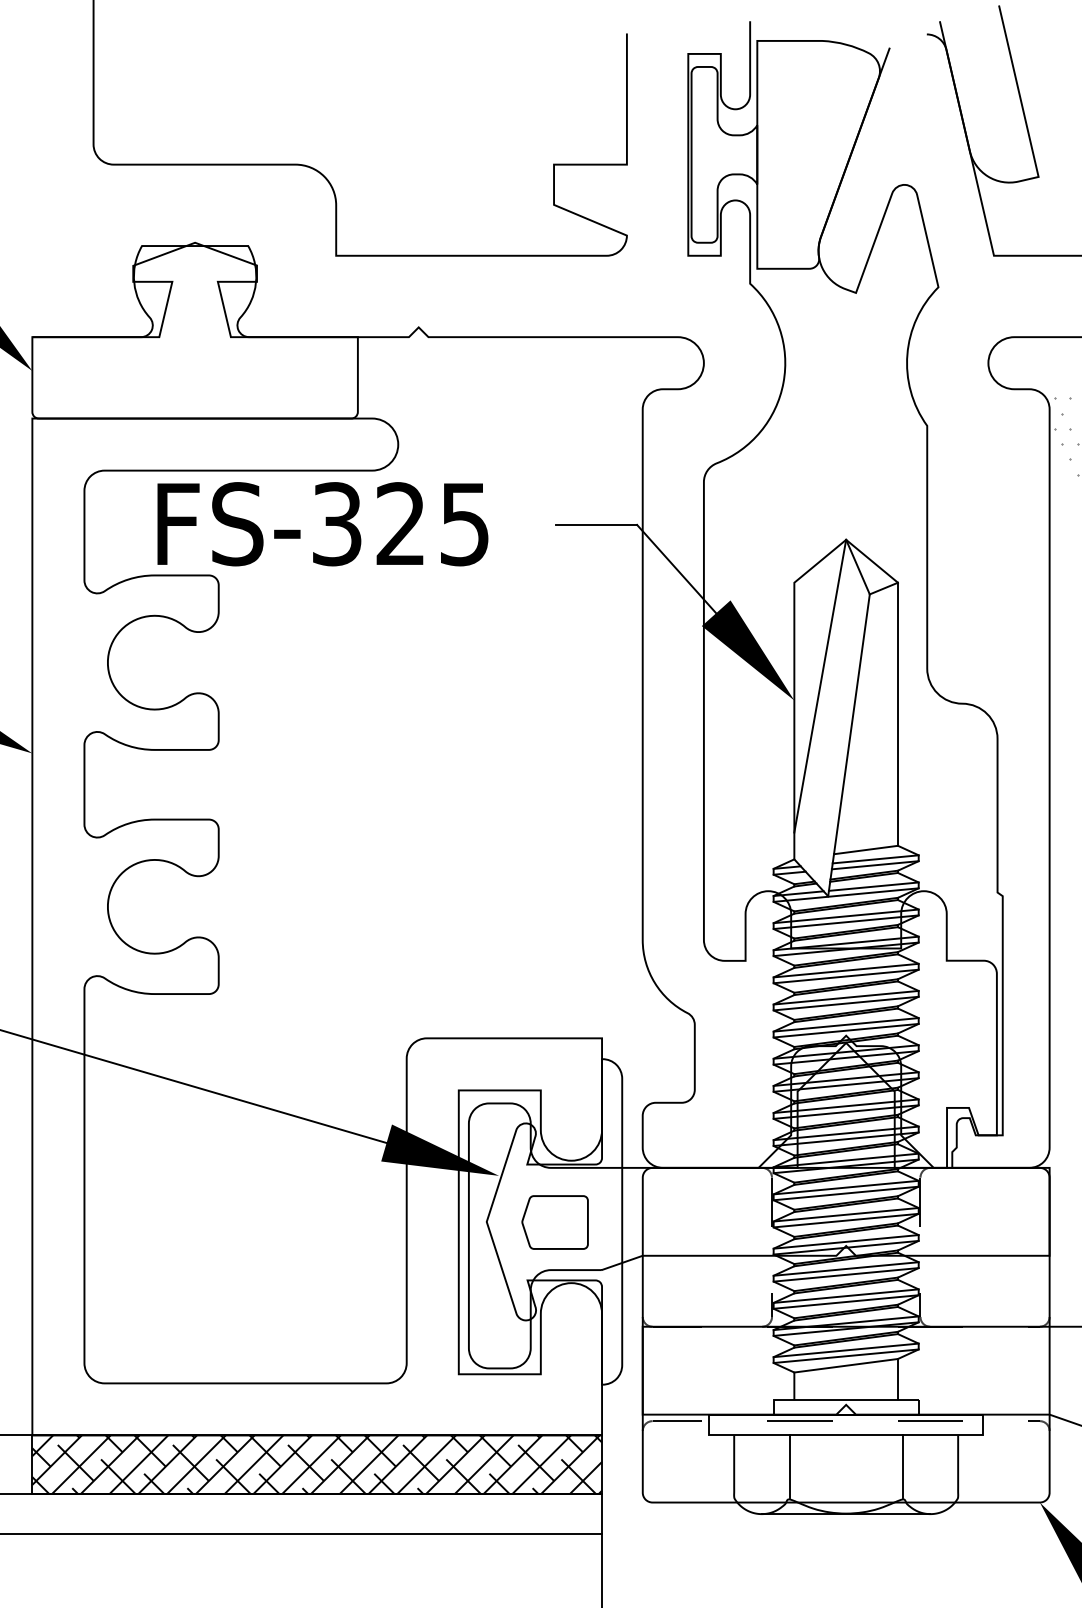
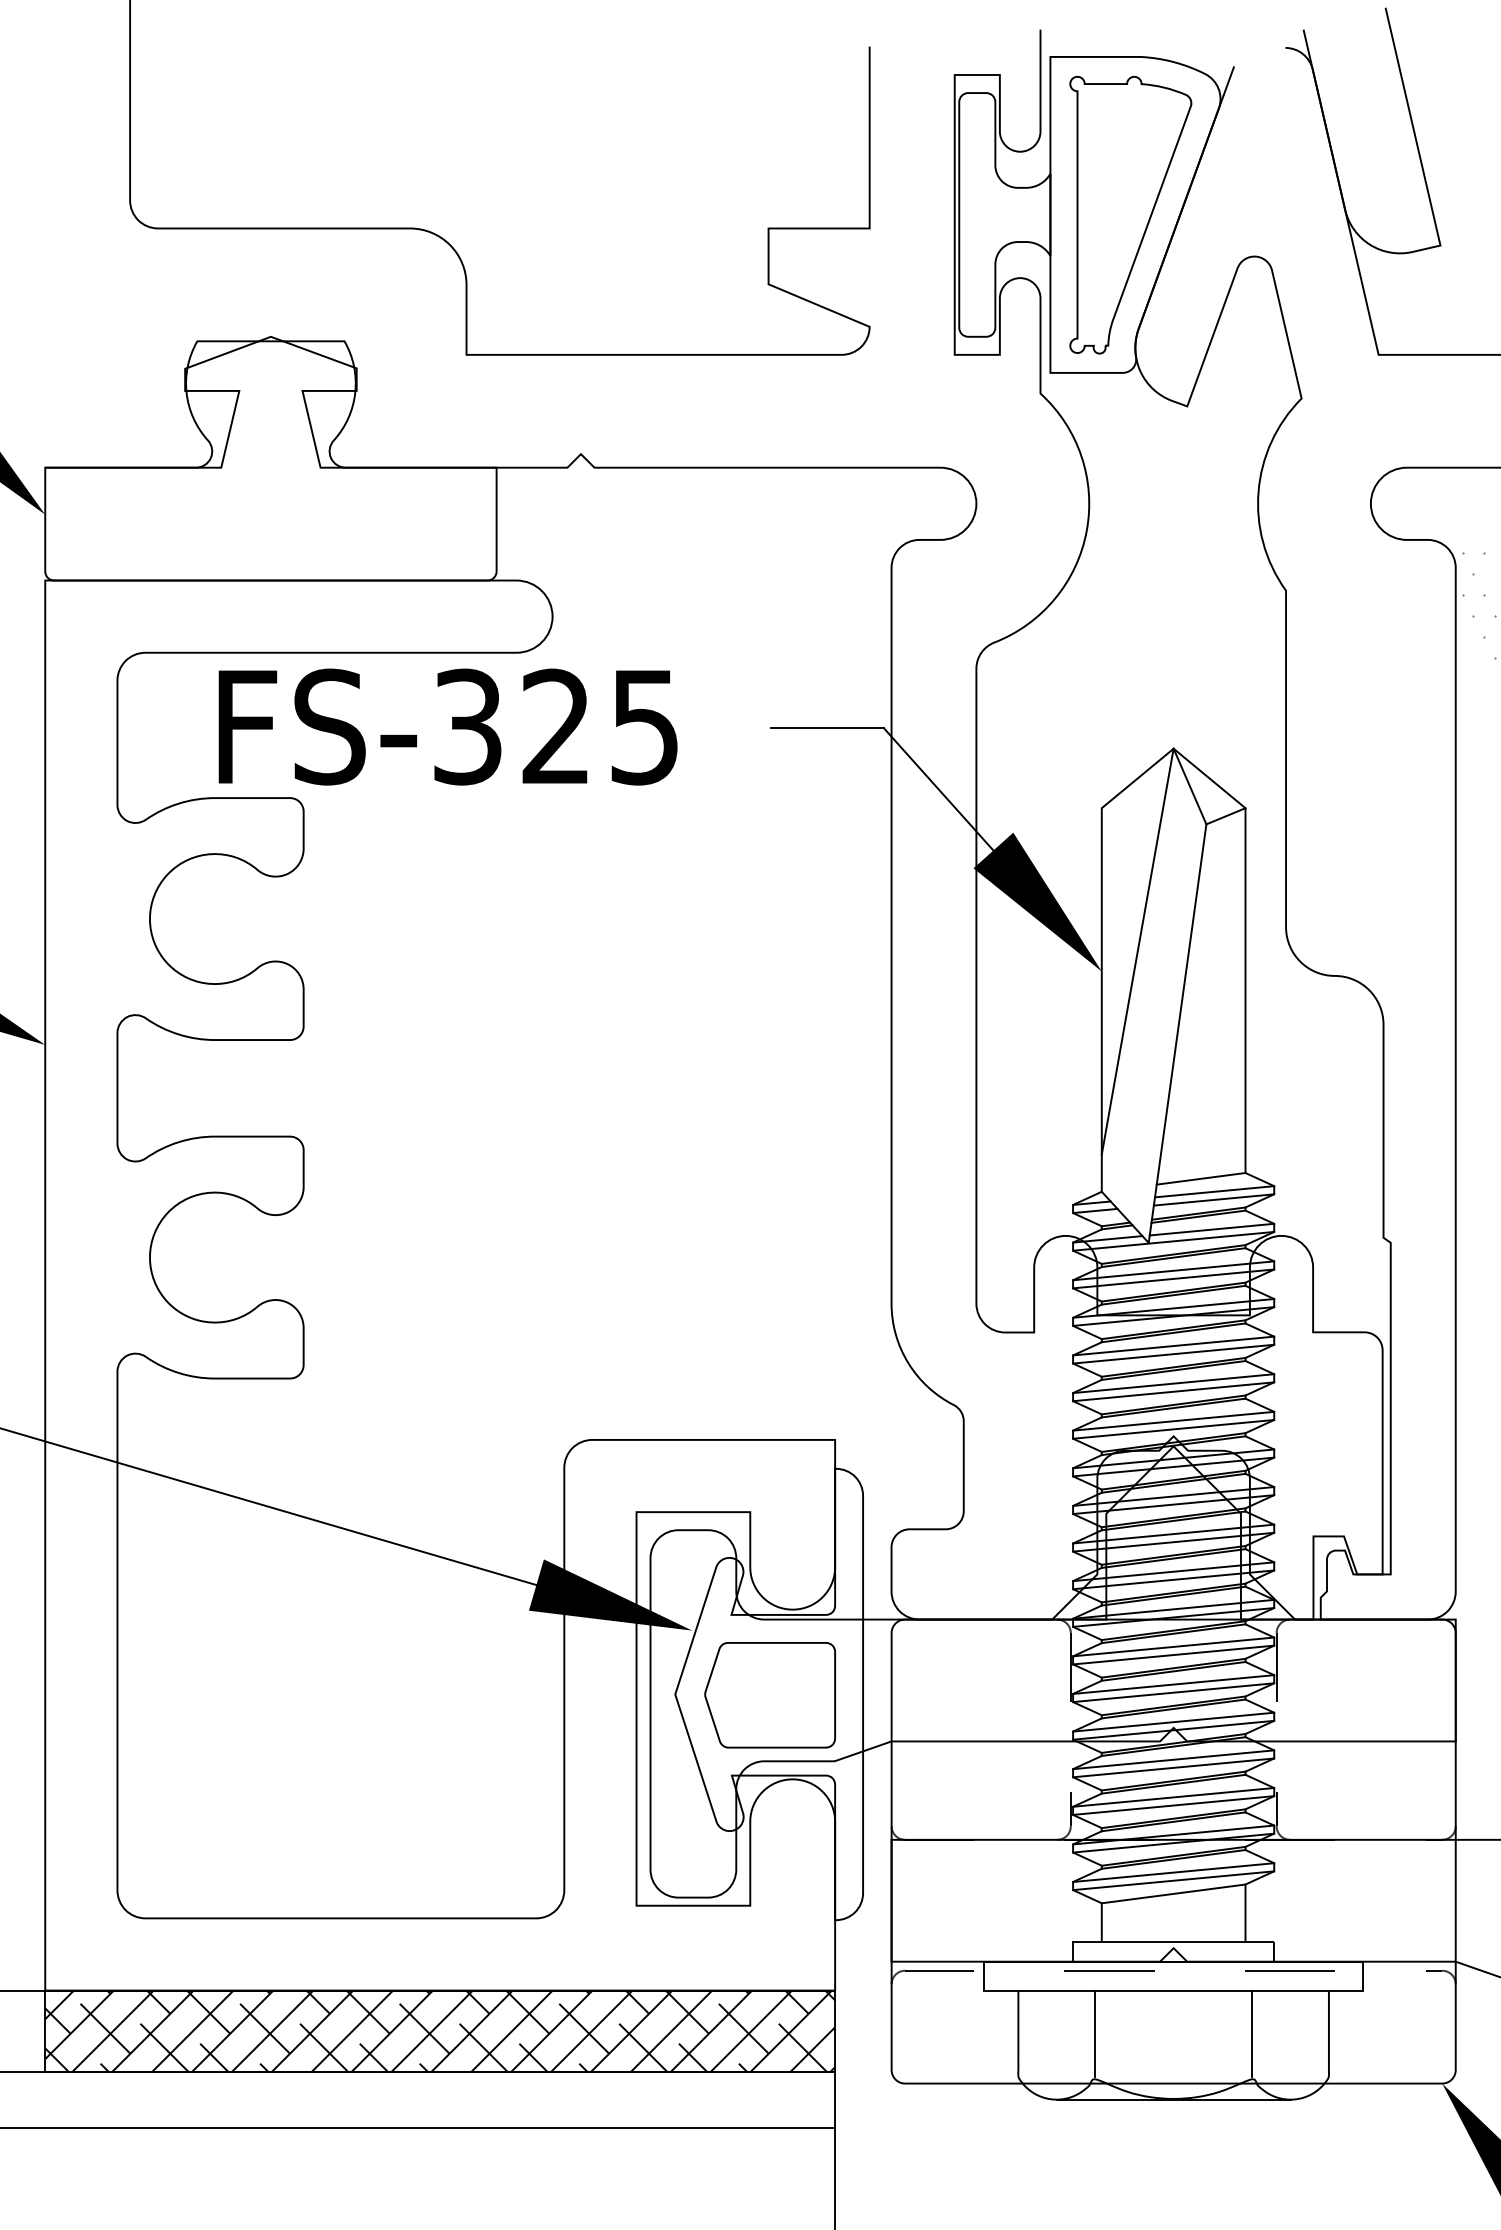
part: (815, 154) -> (1130, 214), added
part: (554, 1222) -> (769, 1695), size x1.43

